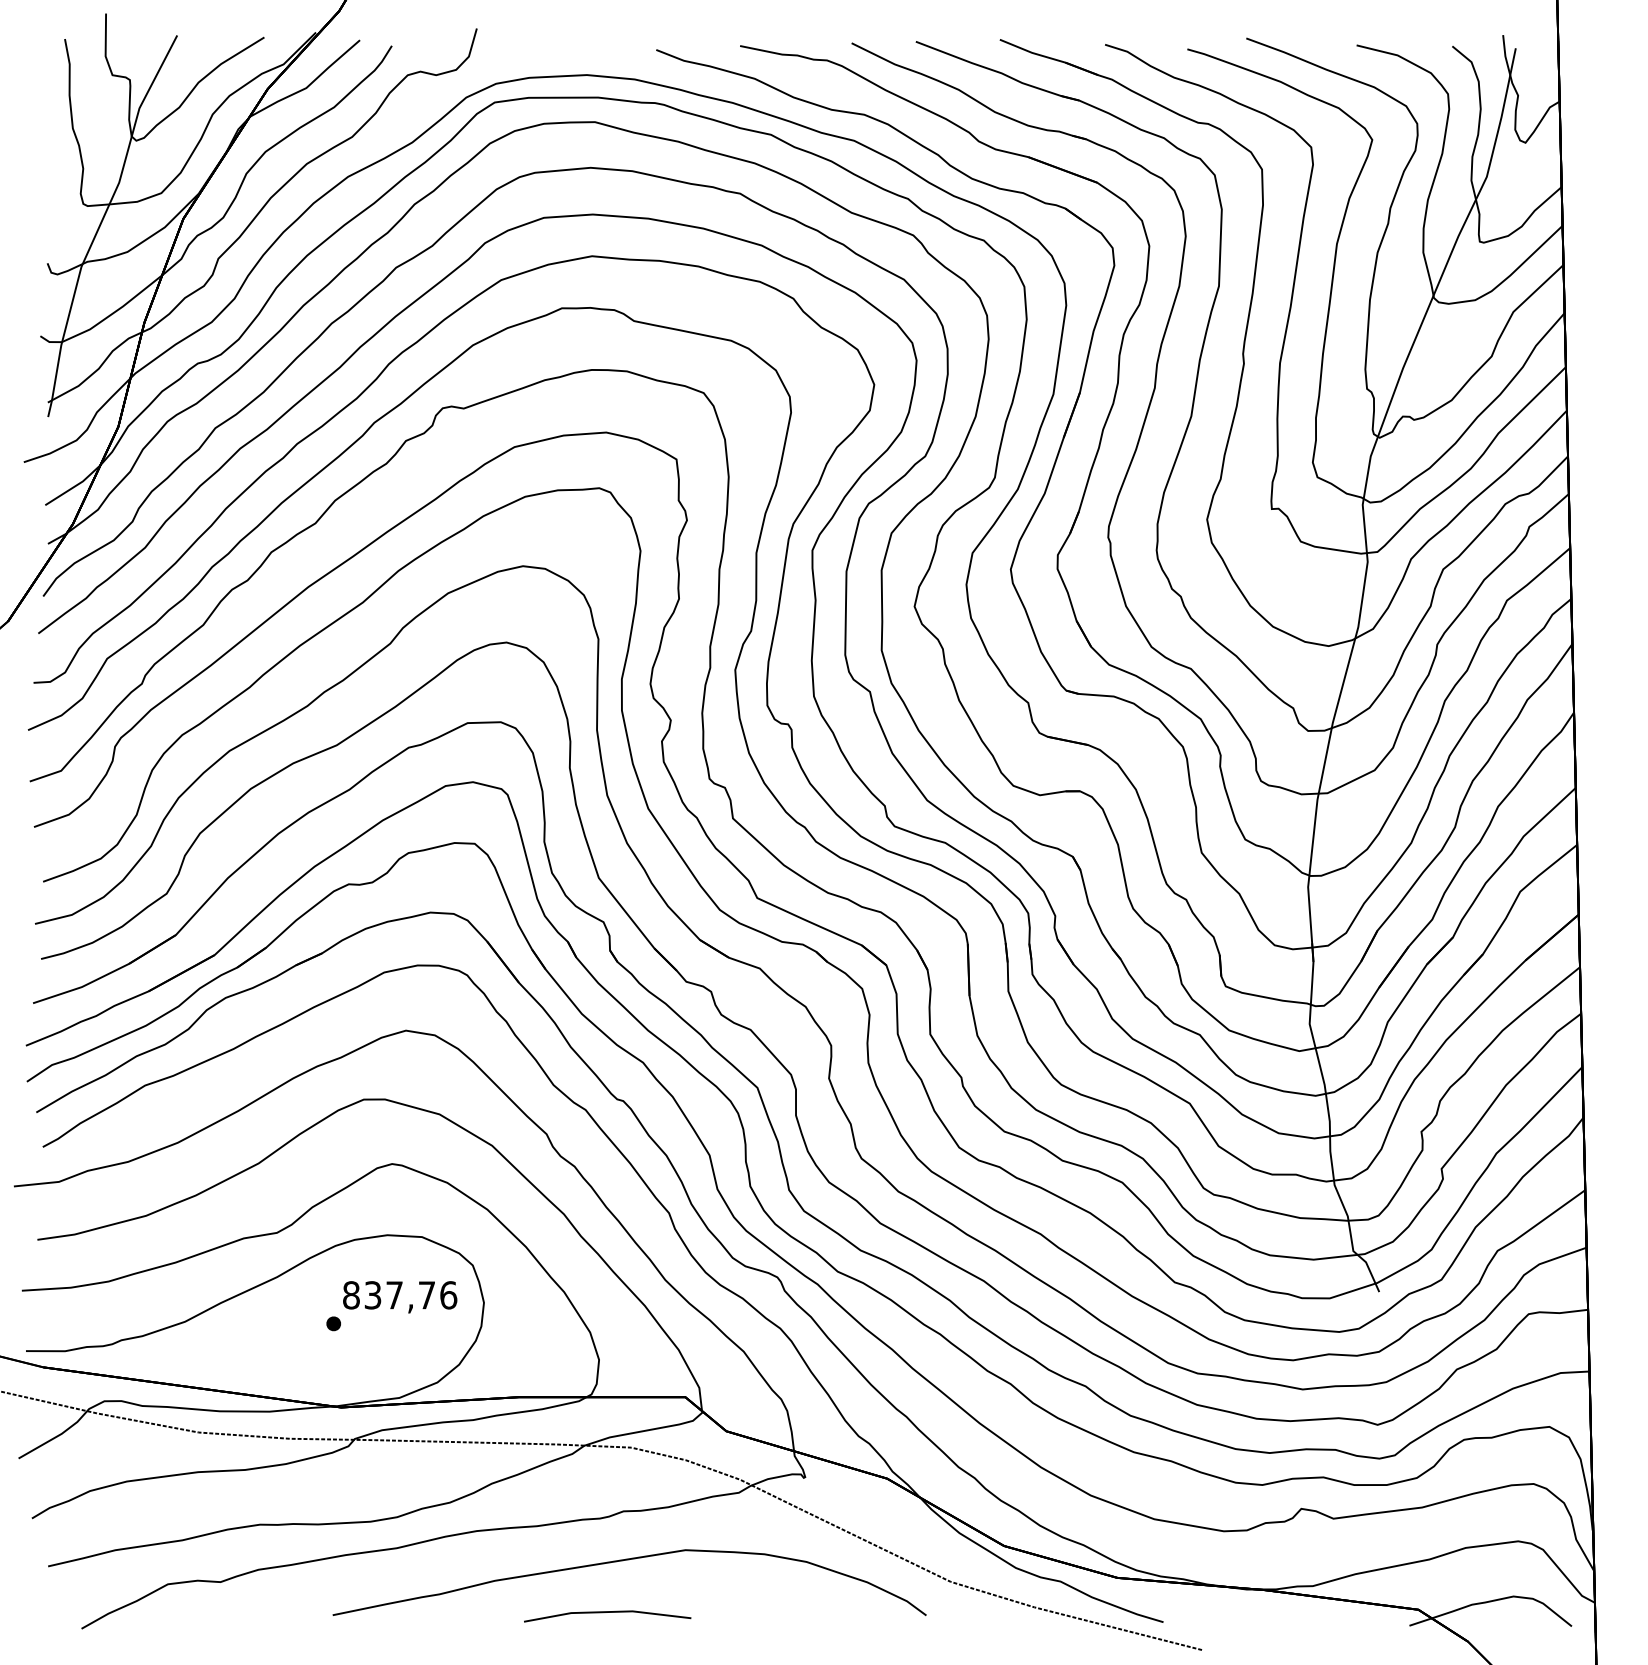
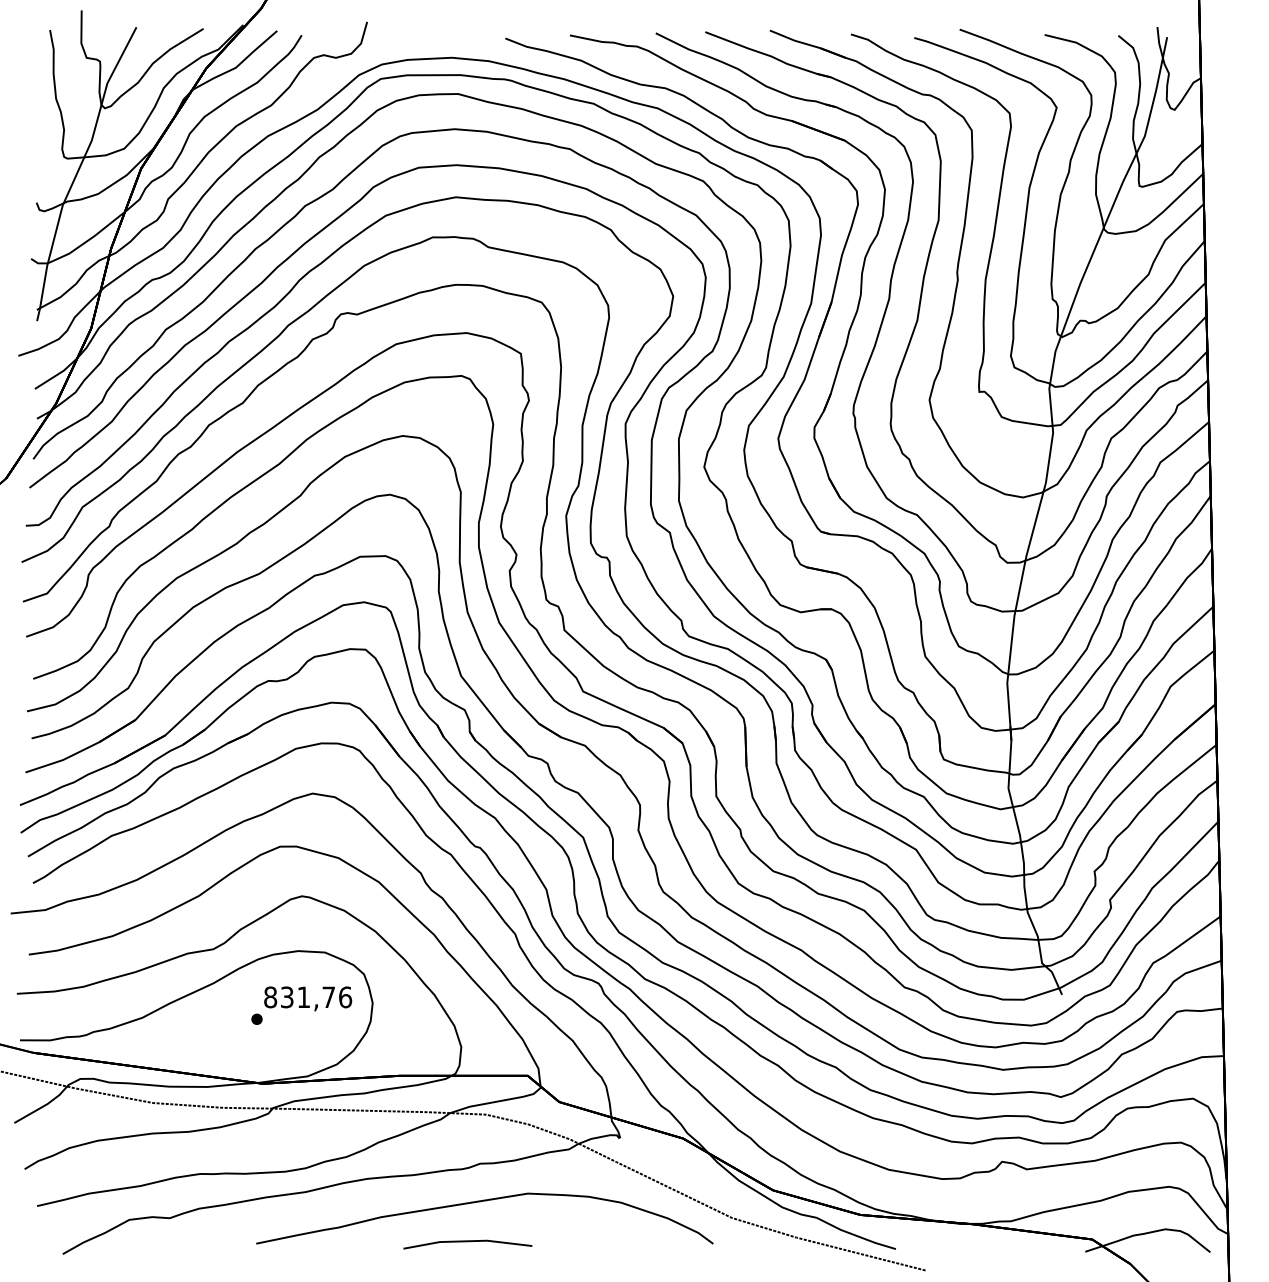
text: (394, 1294) -> (303, 996), 837,76 -> 831,76

